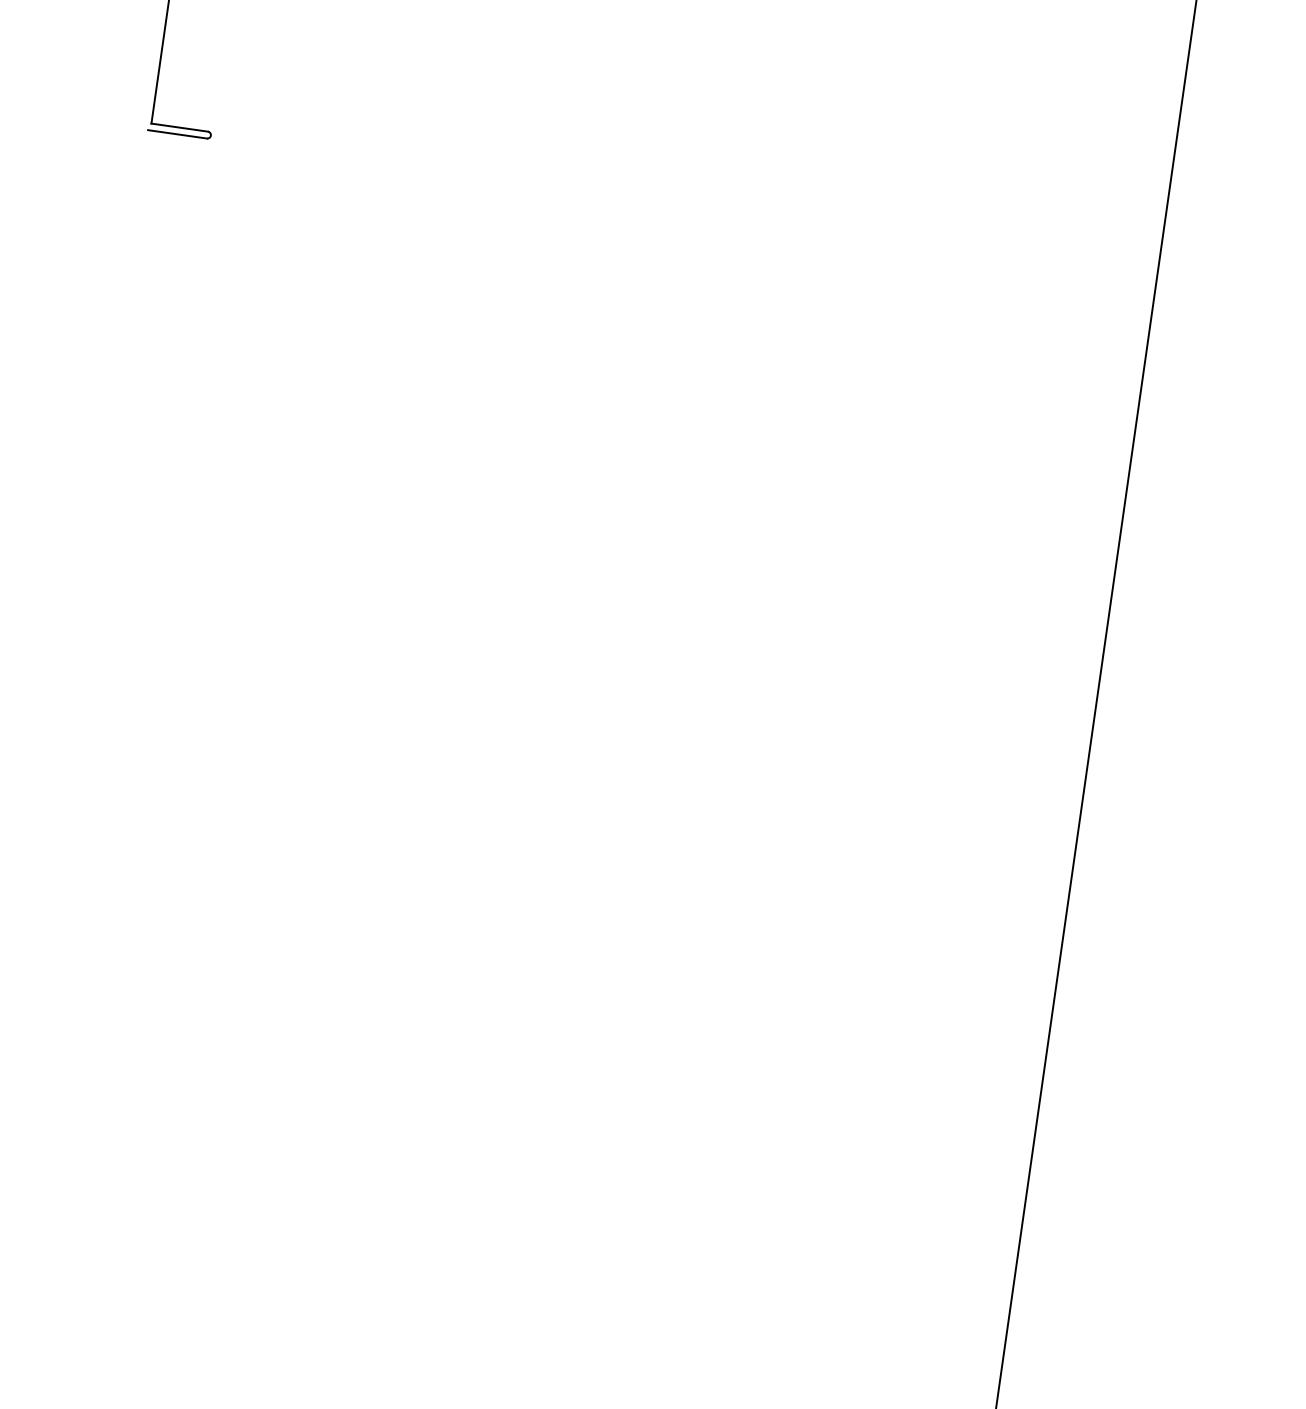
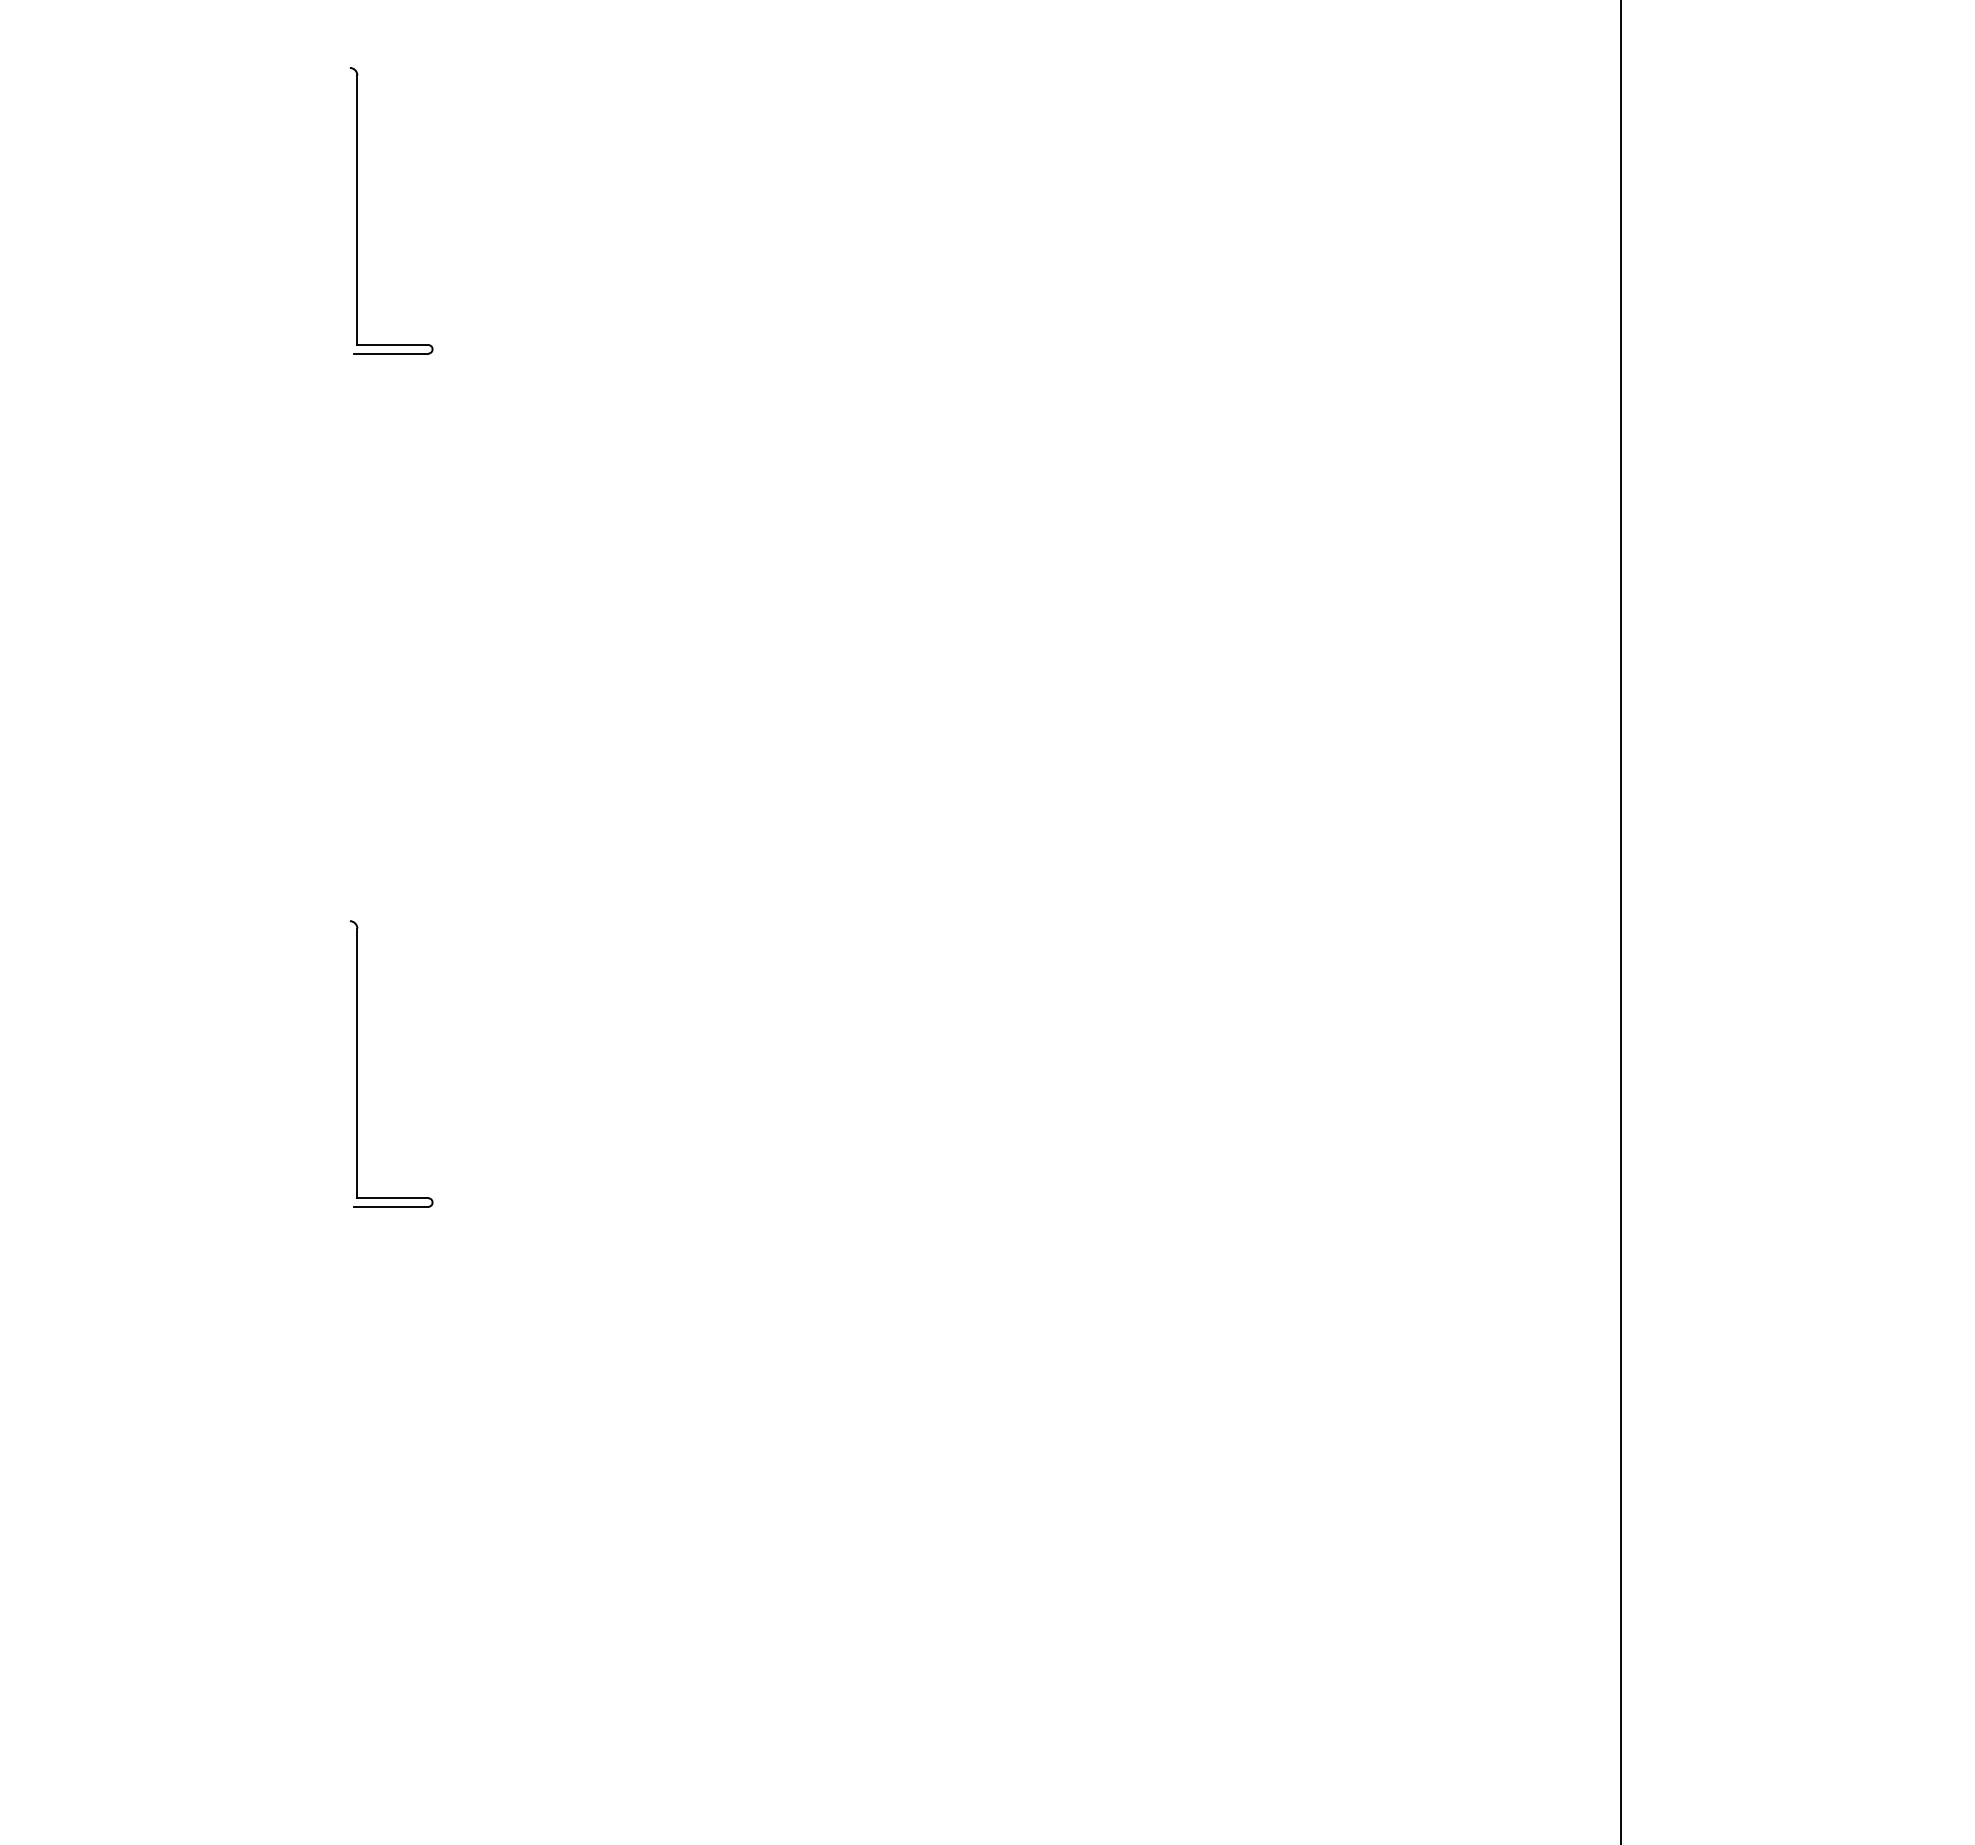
part: (70, 696) -> (357, 1063), added

